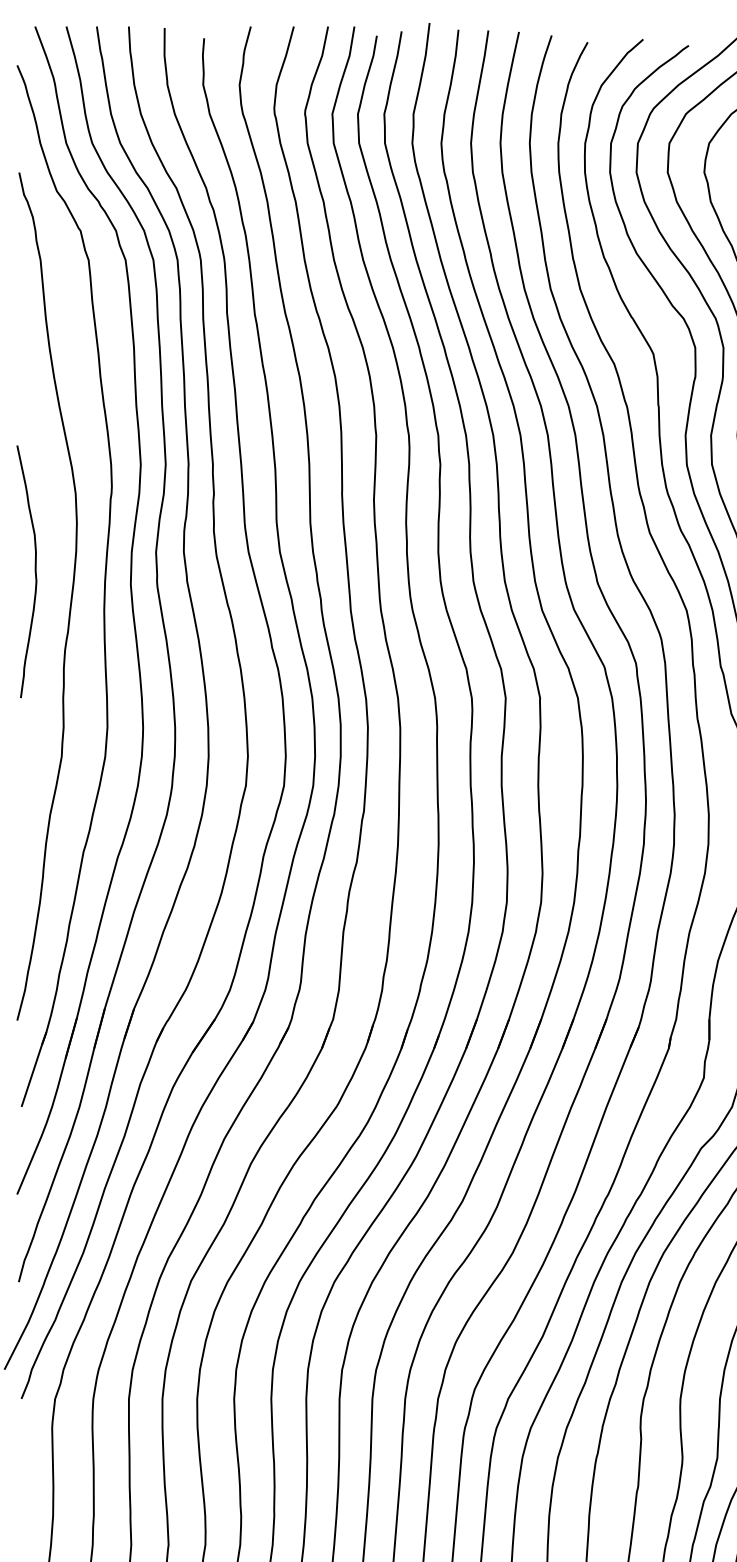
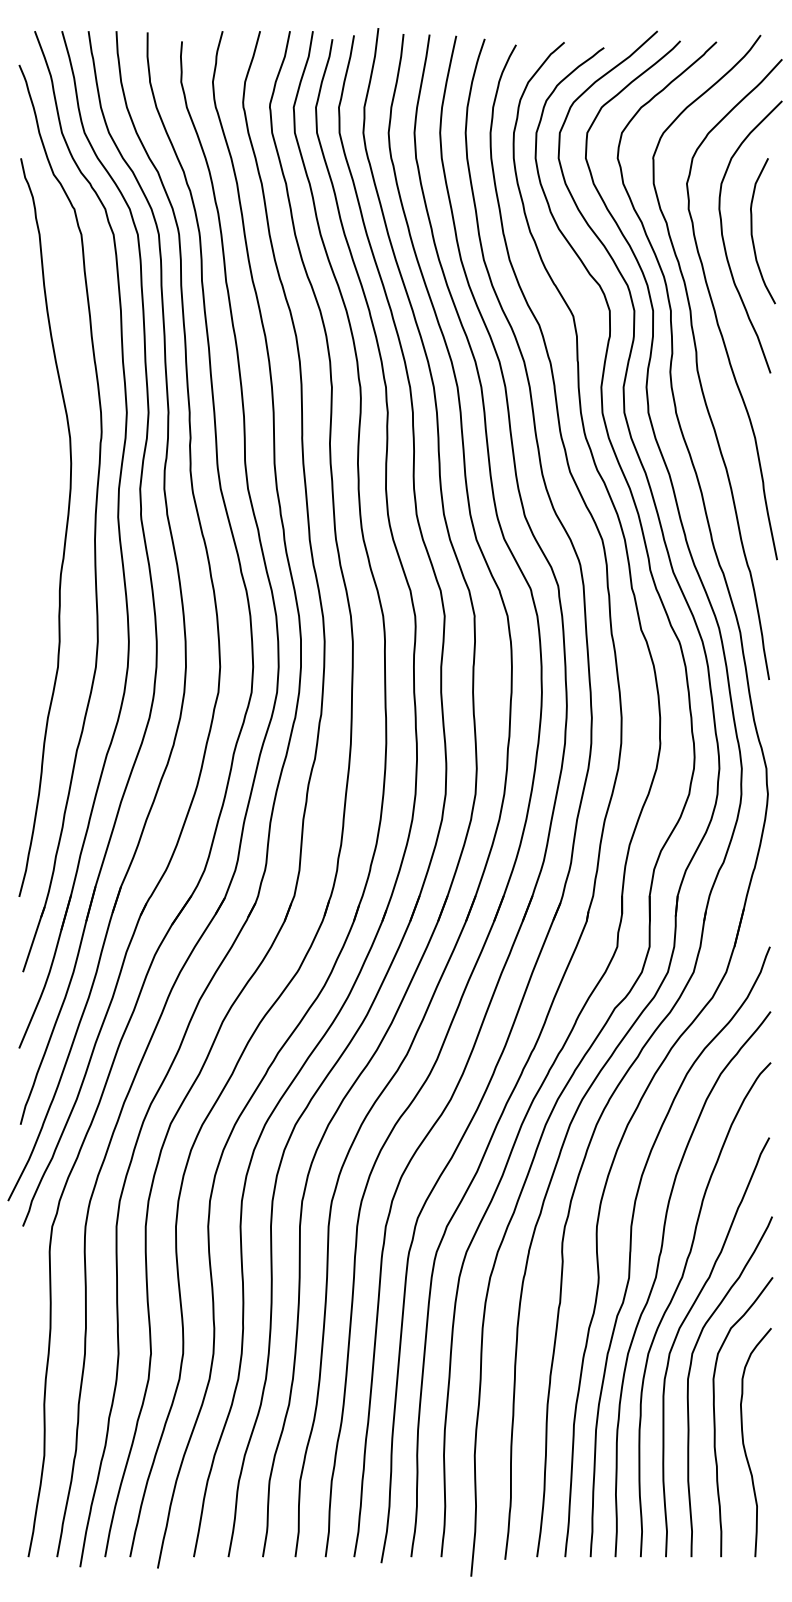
curve: (34, 572) -> (34, 506), removed

